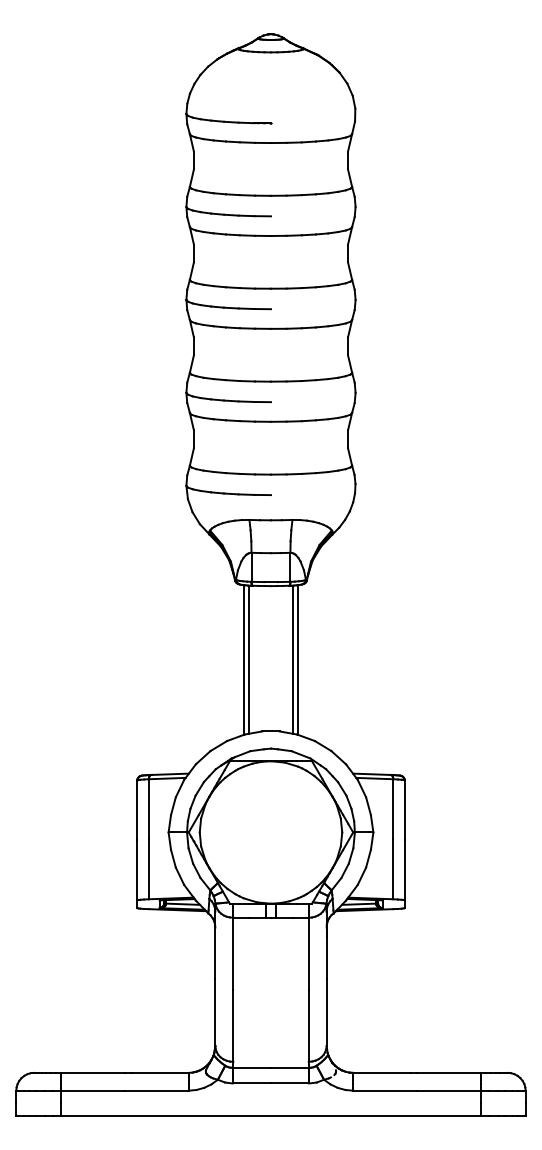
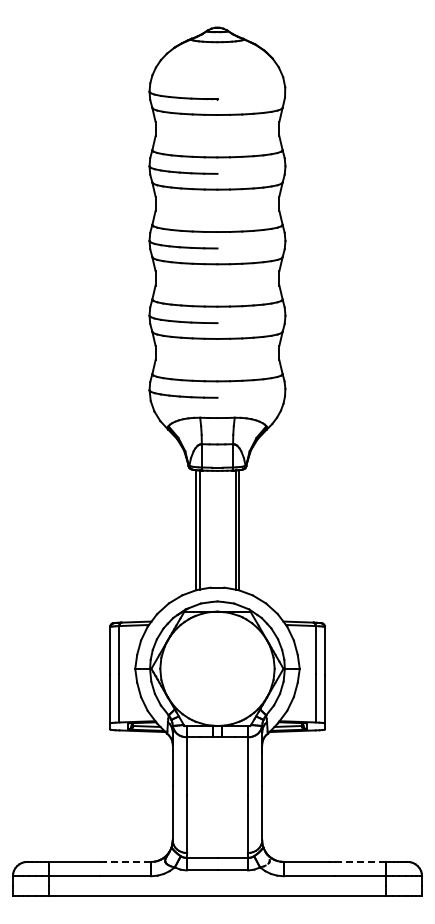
line: (156, 1072) -> (125, 861), solid -> dashed
line: (449, 1072) -> (360, 861), solid -> dashed

